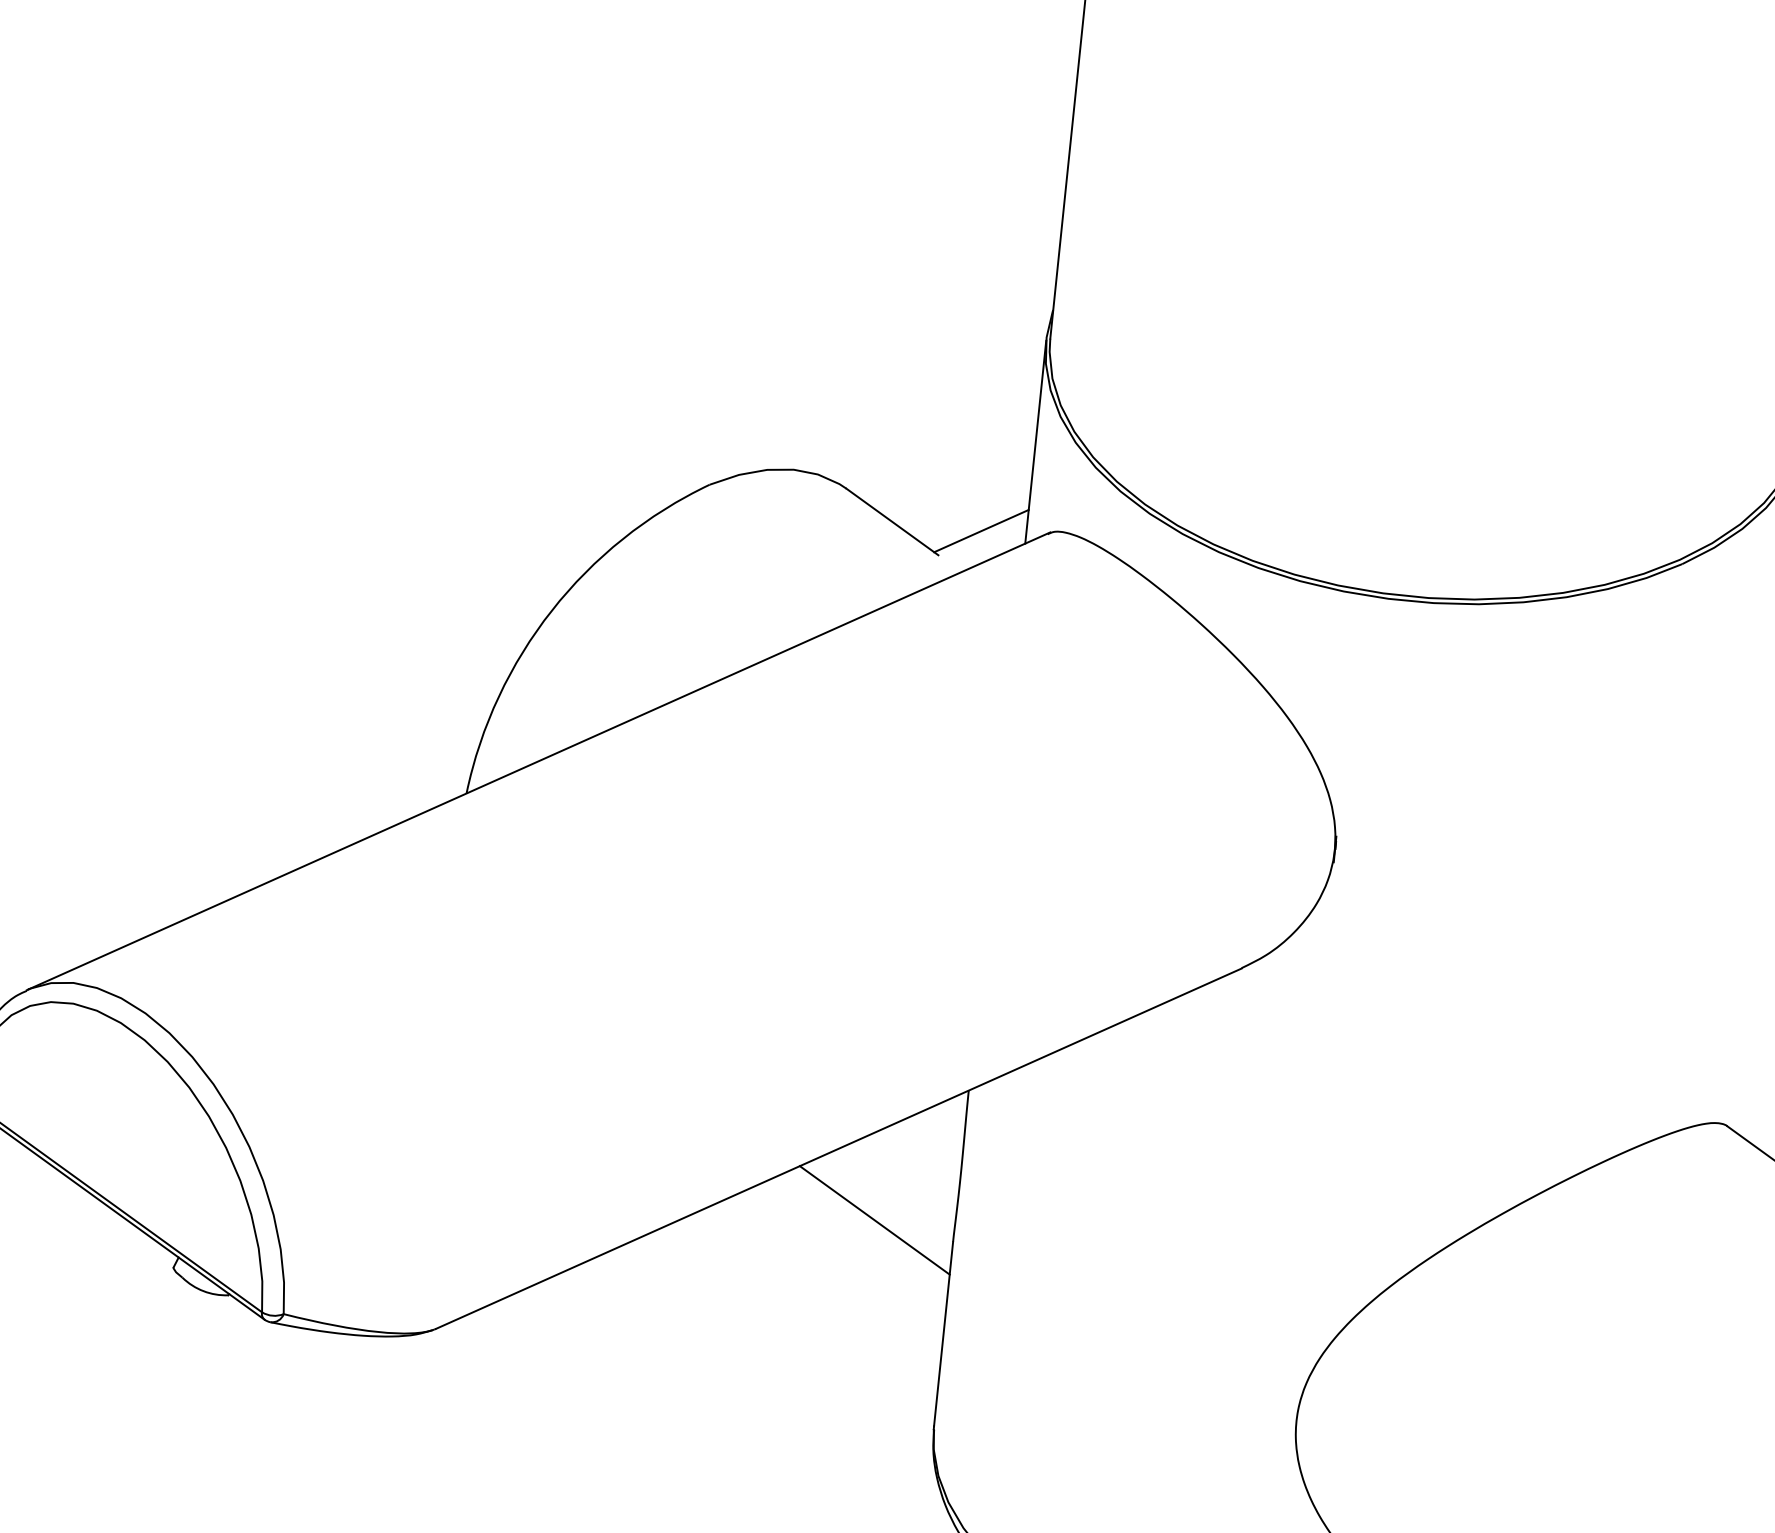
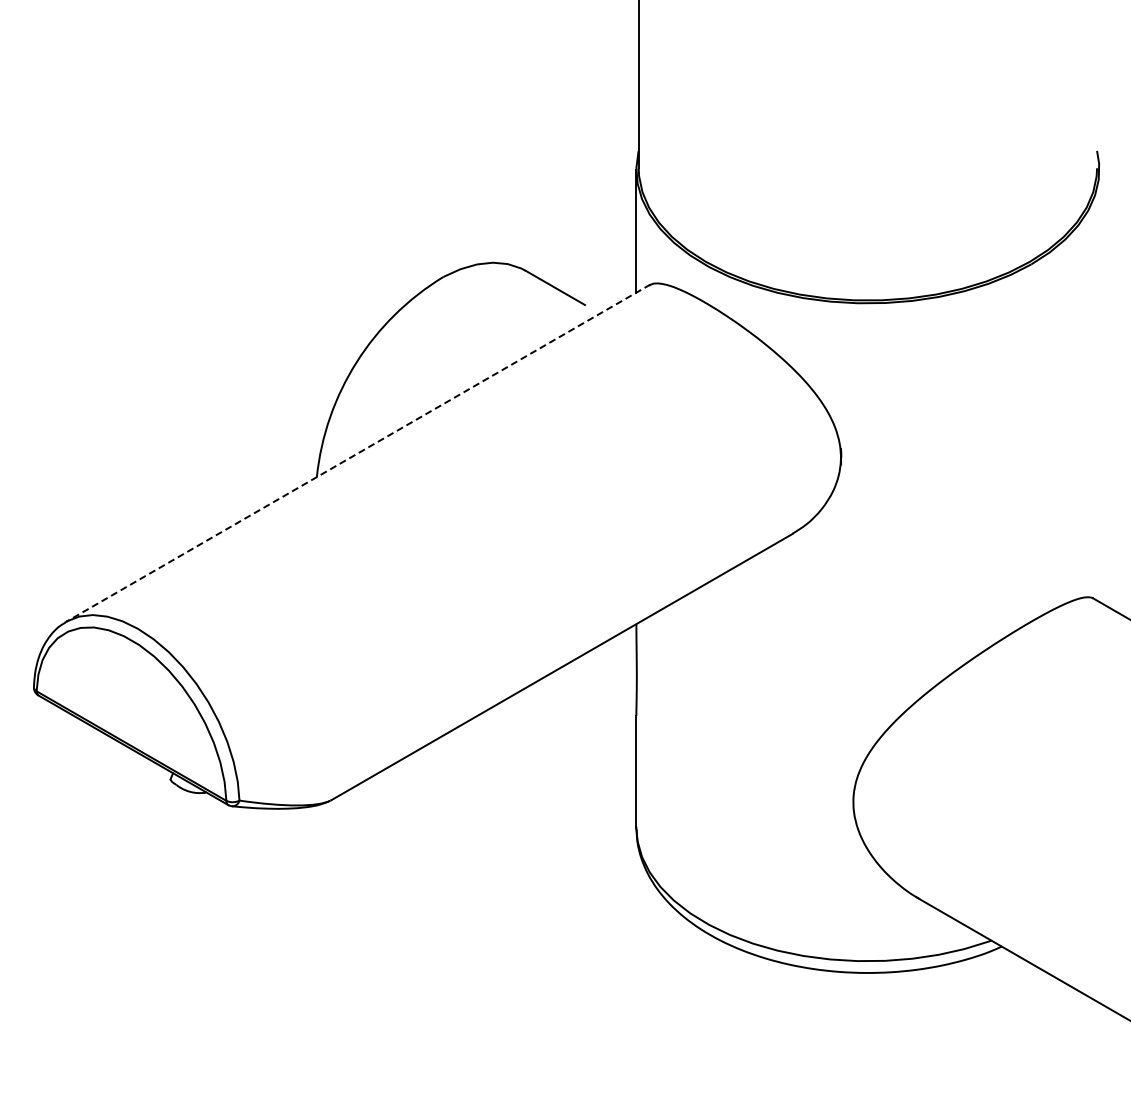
line: (981, 530) -> (609, 287), removed
line: (539, 761) -> (358, 453), solid -> dashed
line: (873, 1219) -> (587, 707), removed

